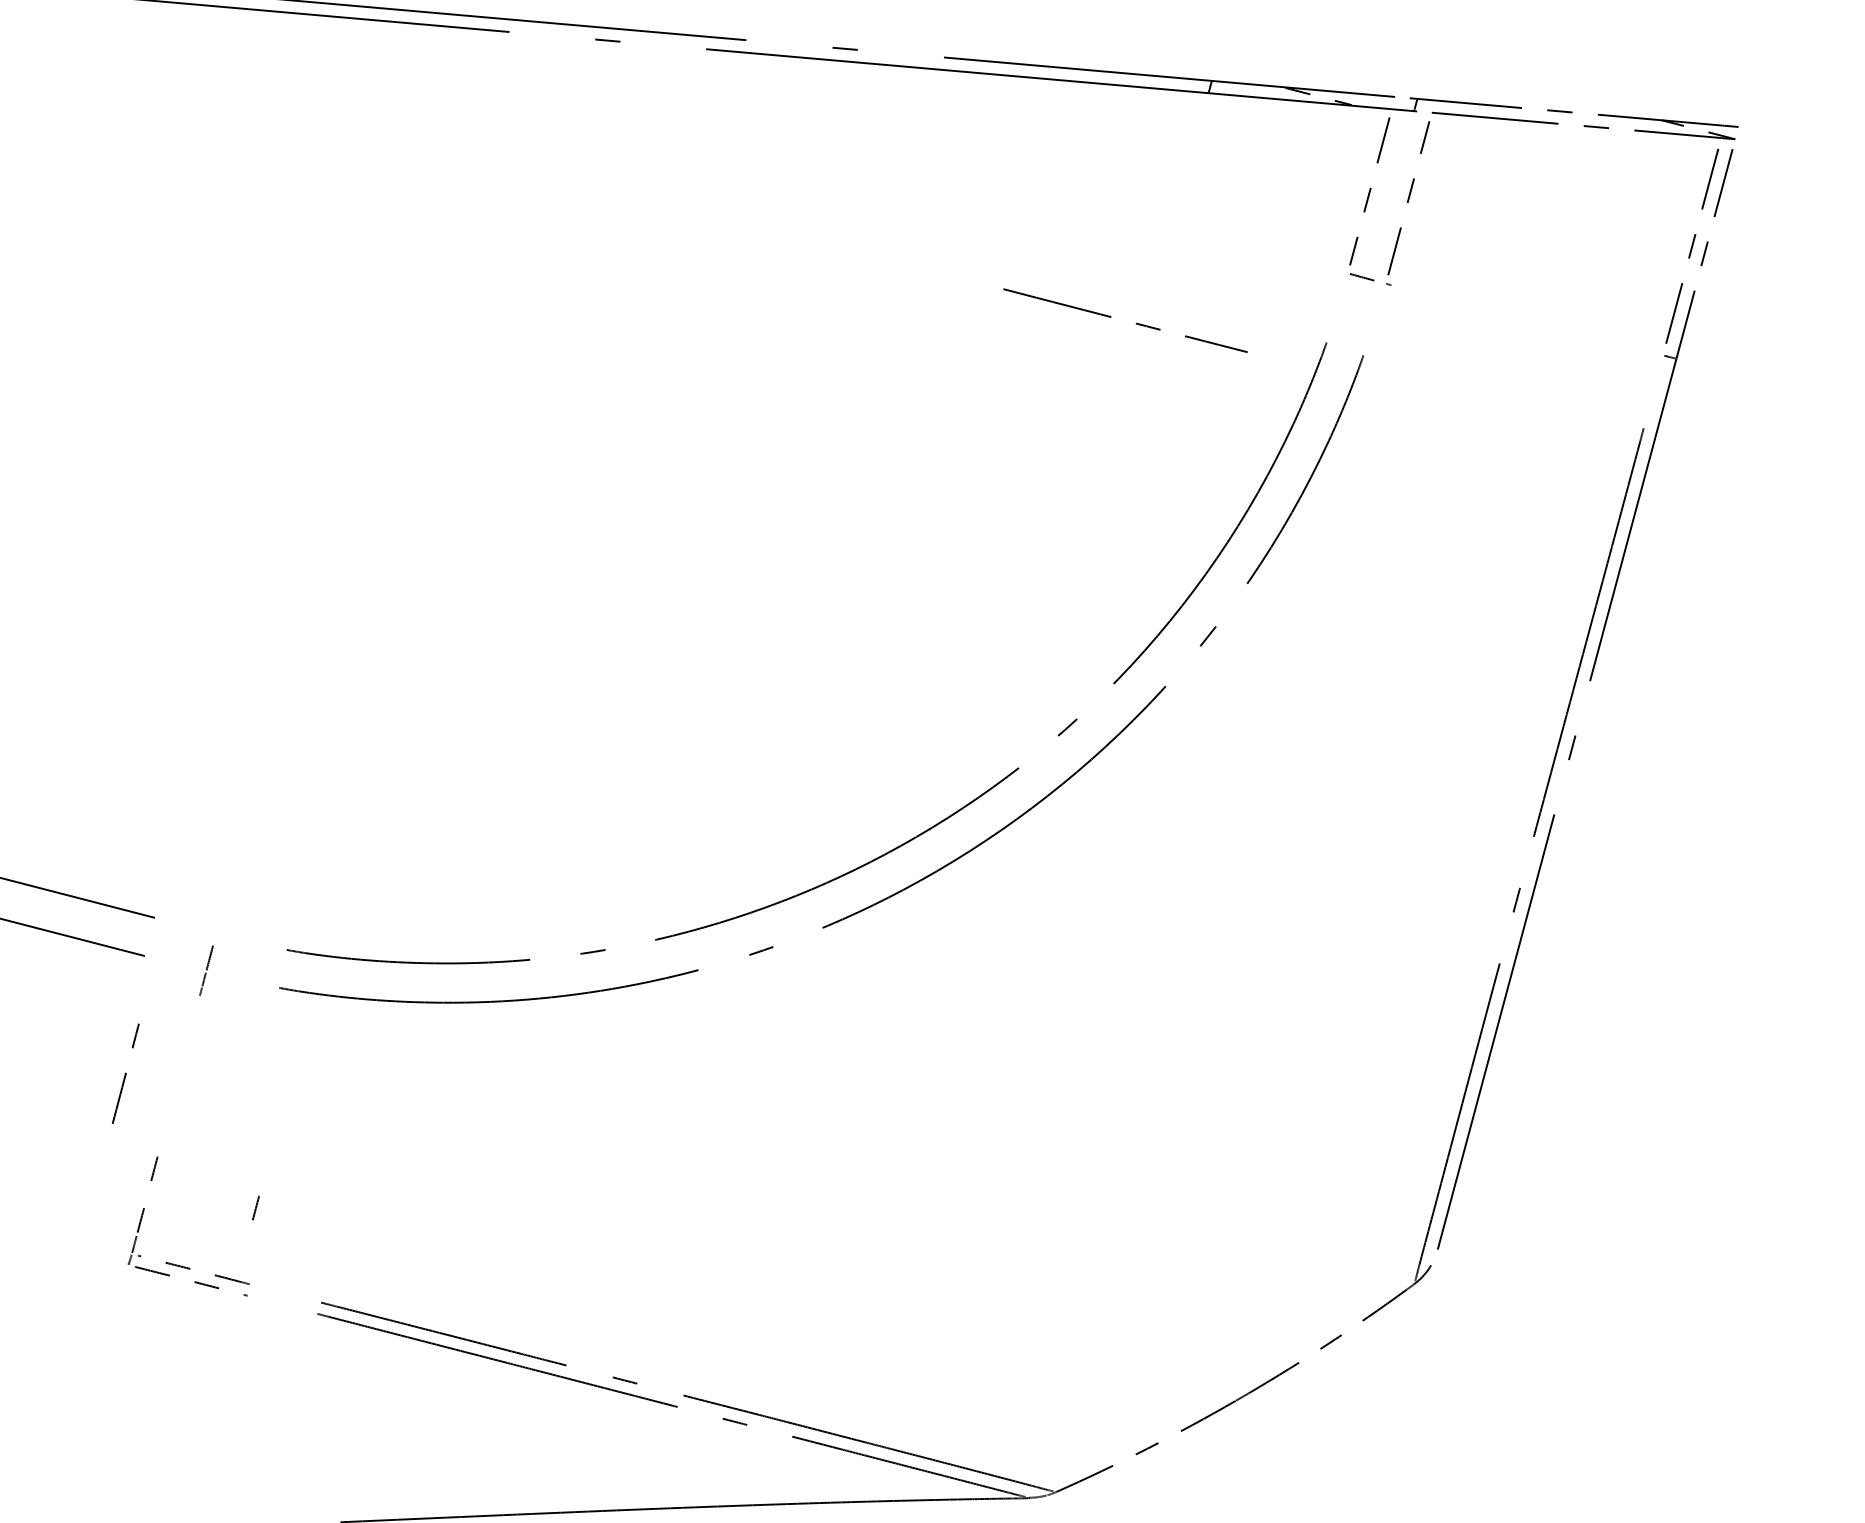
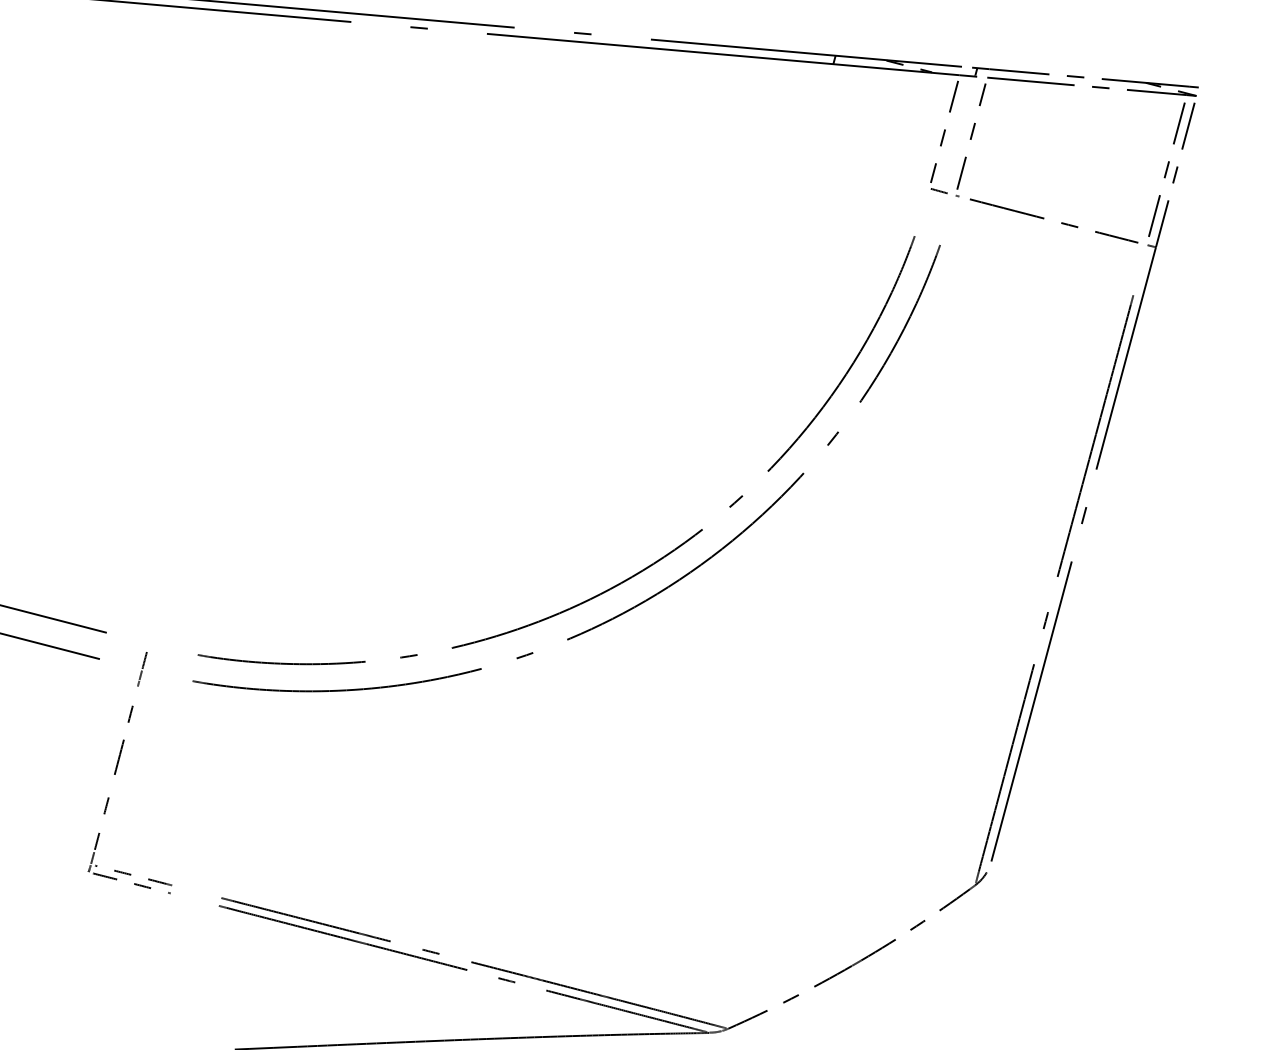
curve: (1136, 322) -> (1061, 222), moved
curve: (125, 1072) -> (123, 739), moved
line: (255, 1207) -> (176, 832), removed

